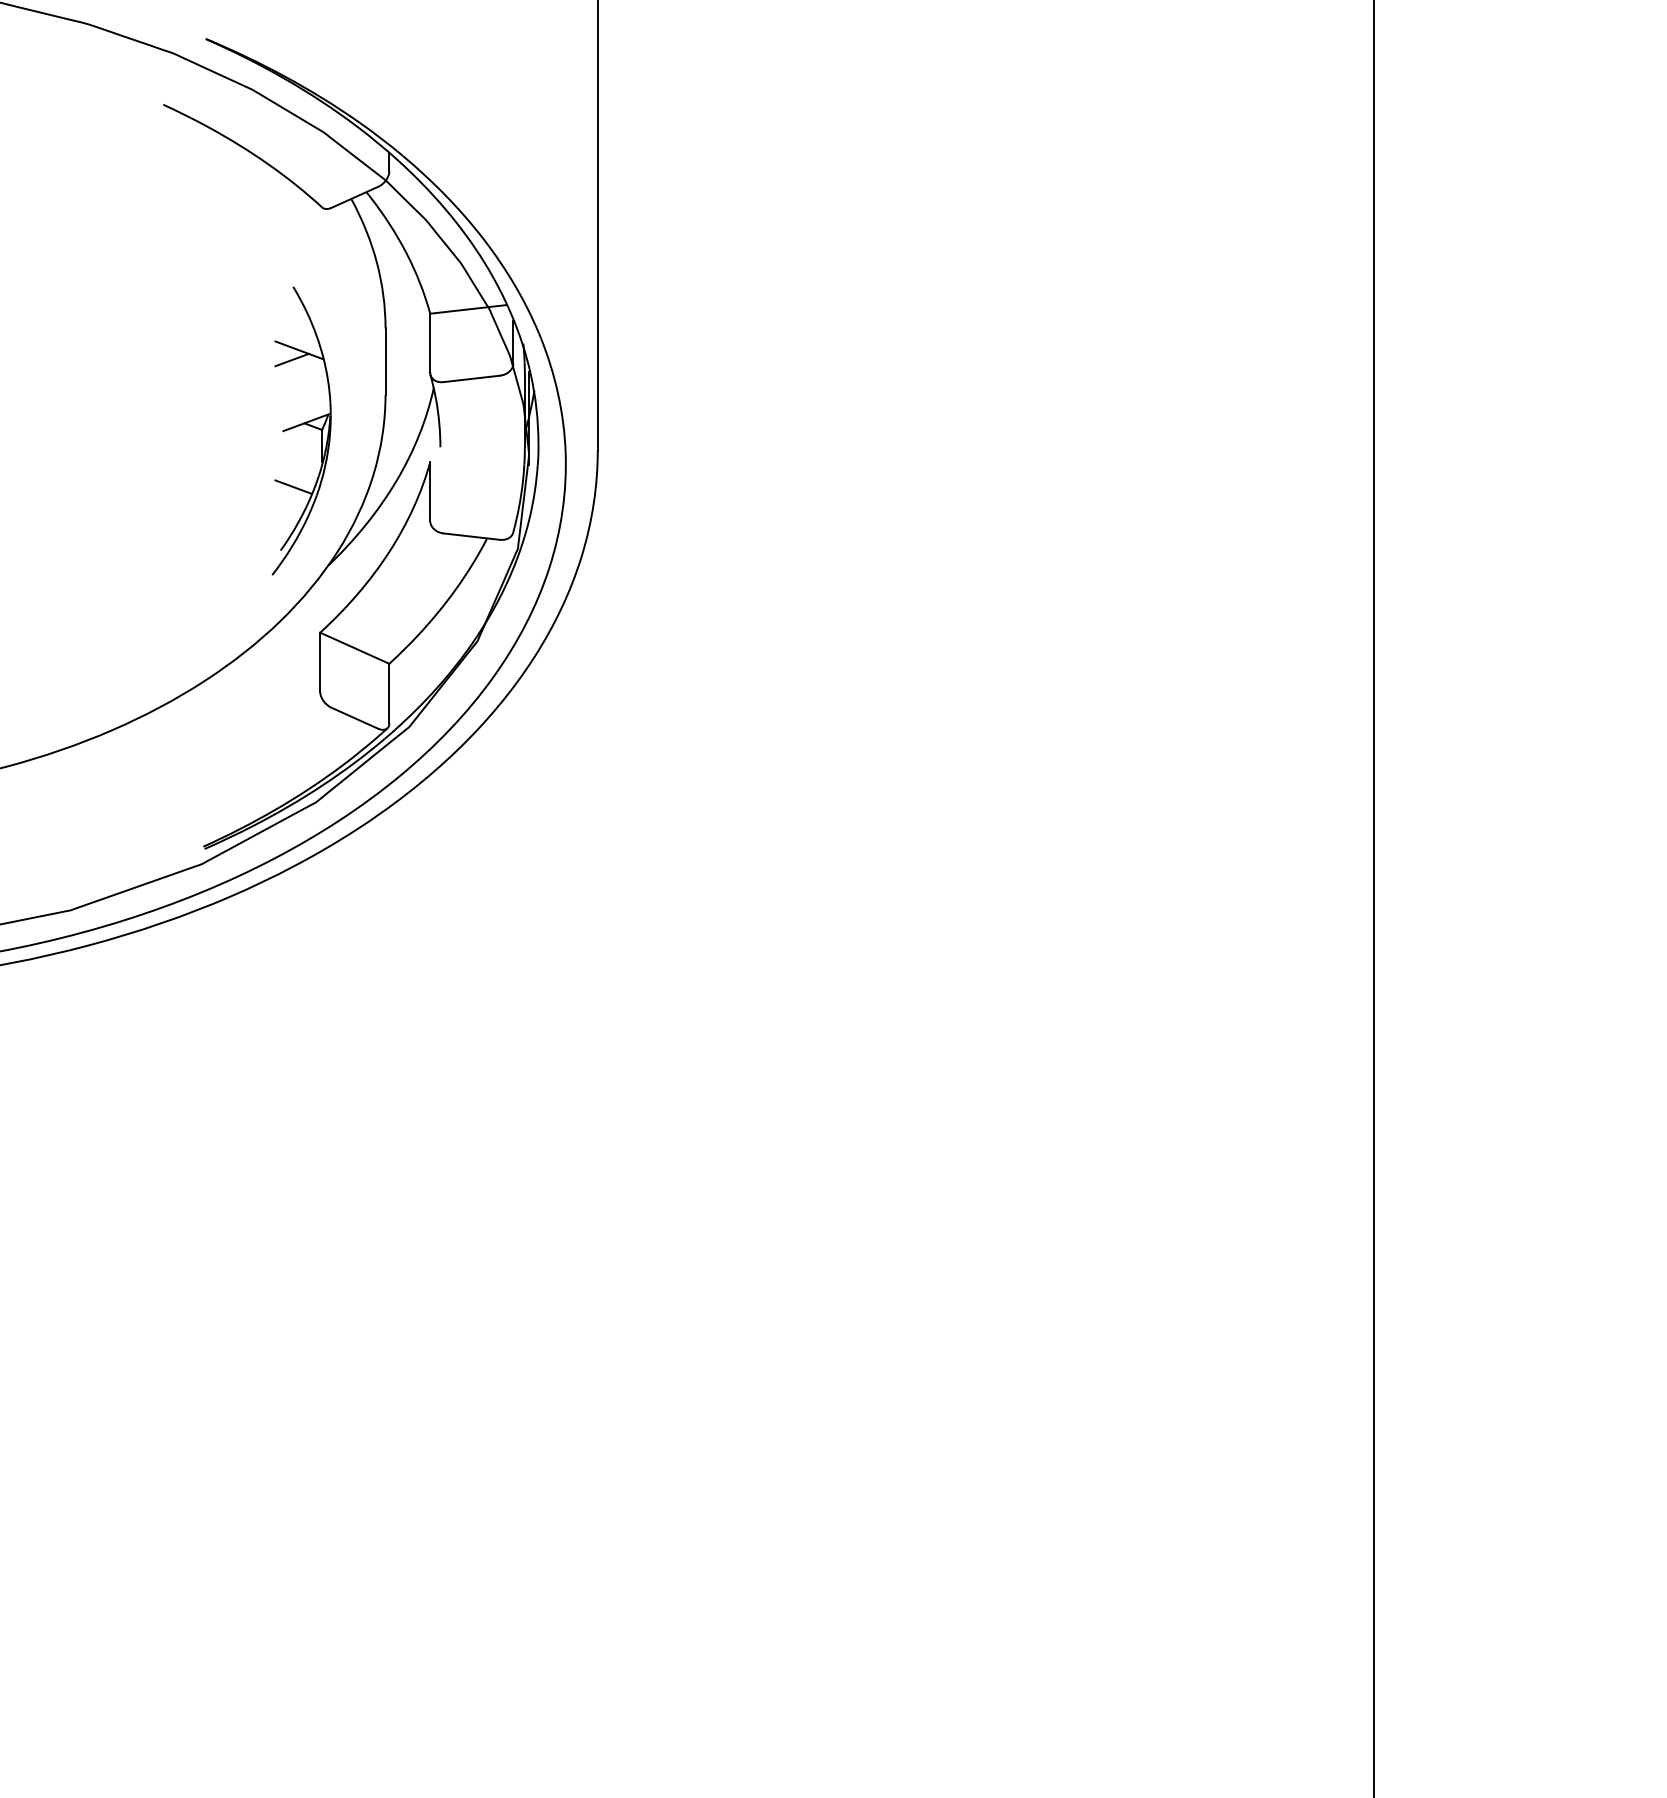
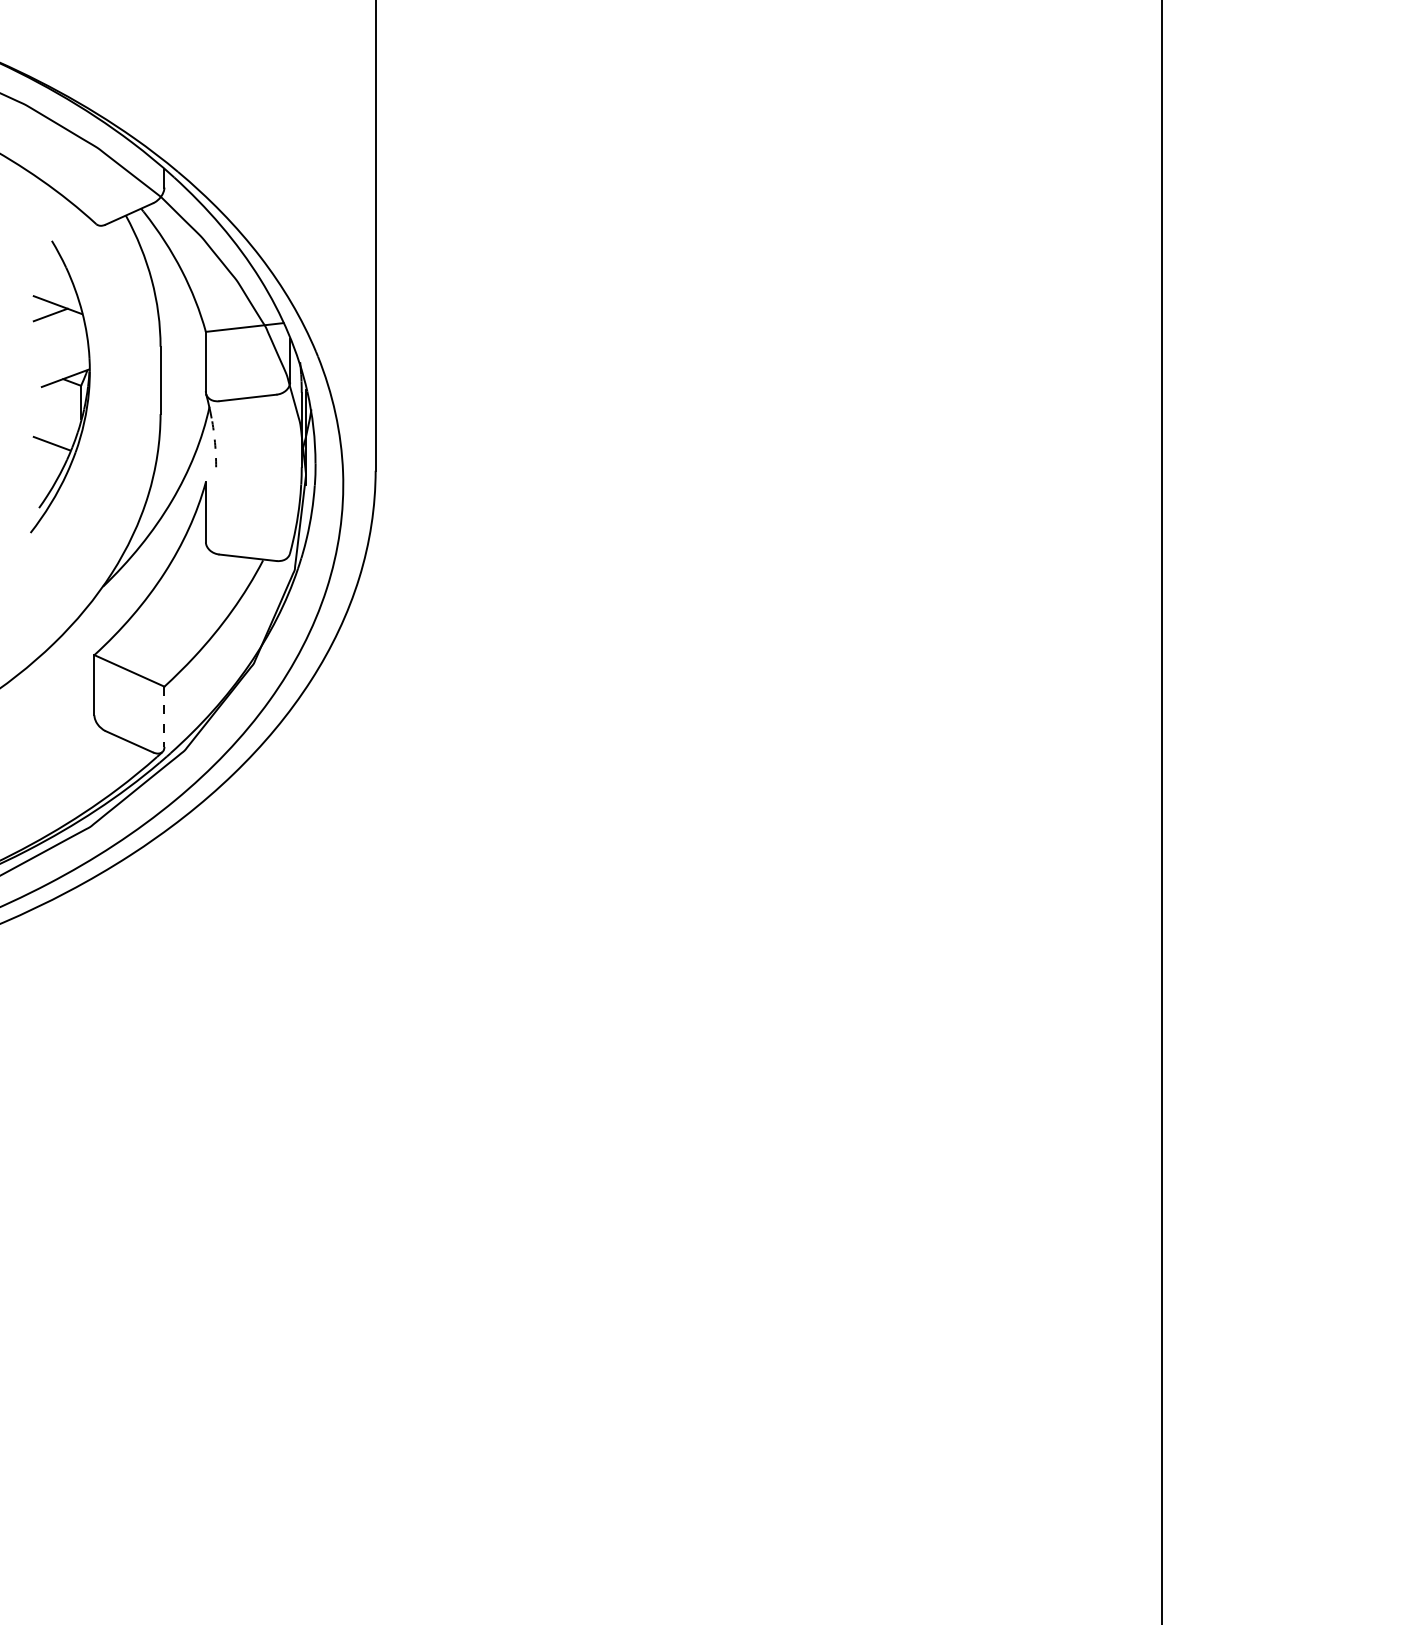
arc: (439, 423) -> (215, 443), solid -> dashed
part: (301, 430) -> (60, 386), moved
line: (389, 693) -> (164, 716), solid -> dashed

